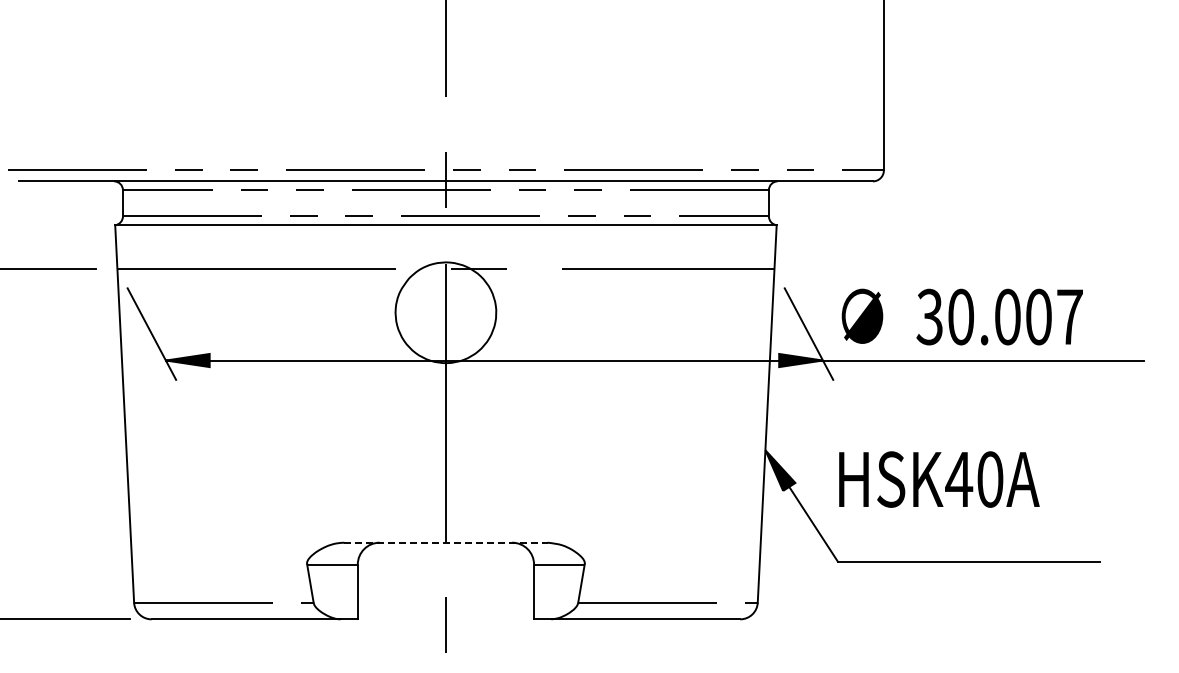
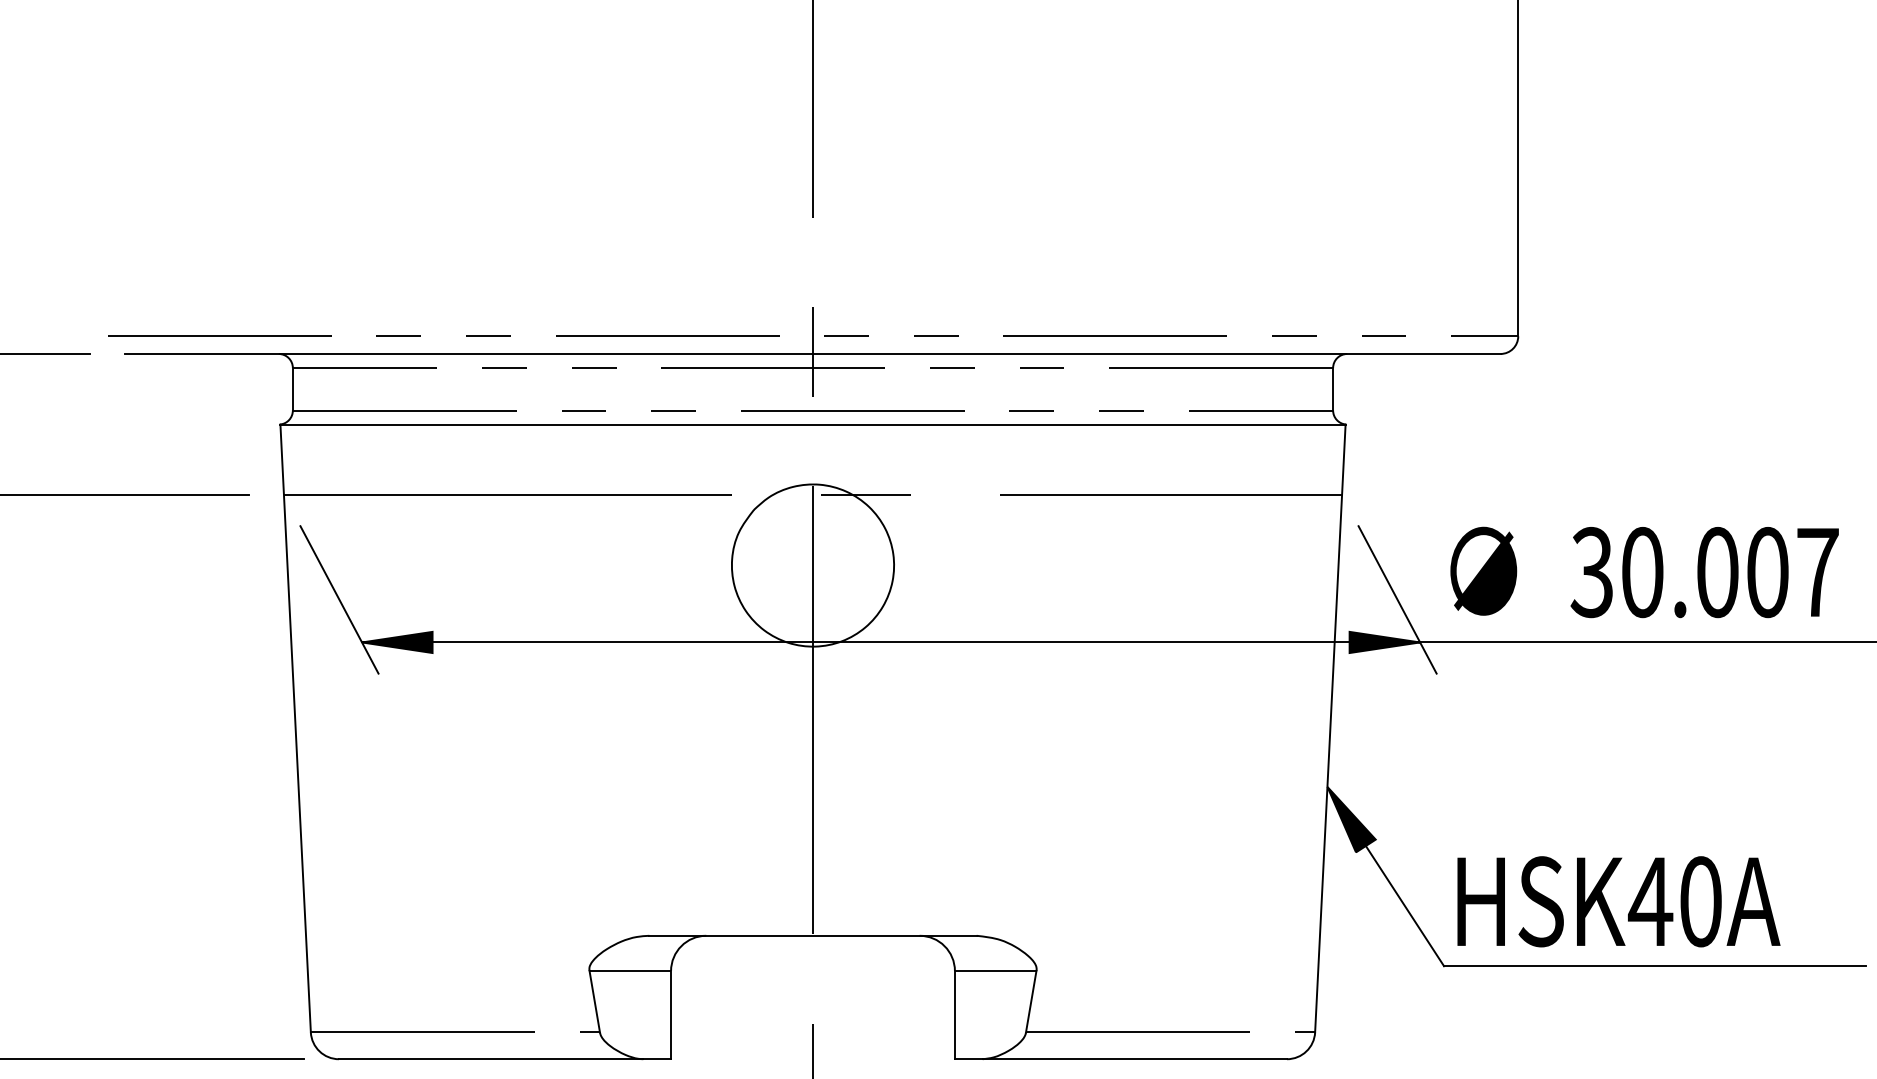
text: (939, 479) -> (1619, 901), moved
line: (445, 542) -> (812, 935), dashed -> solid

